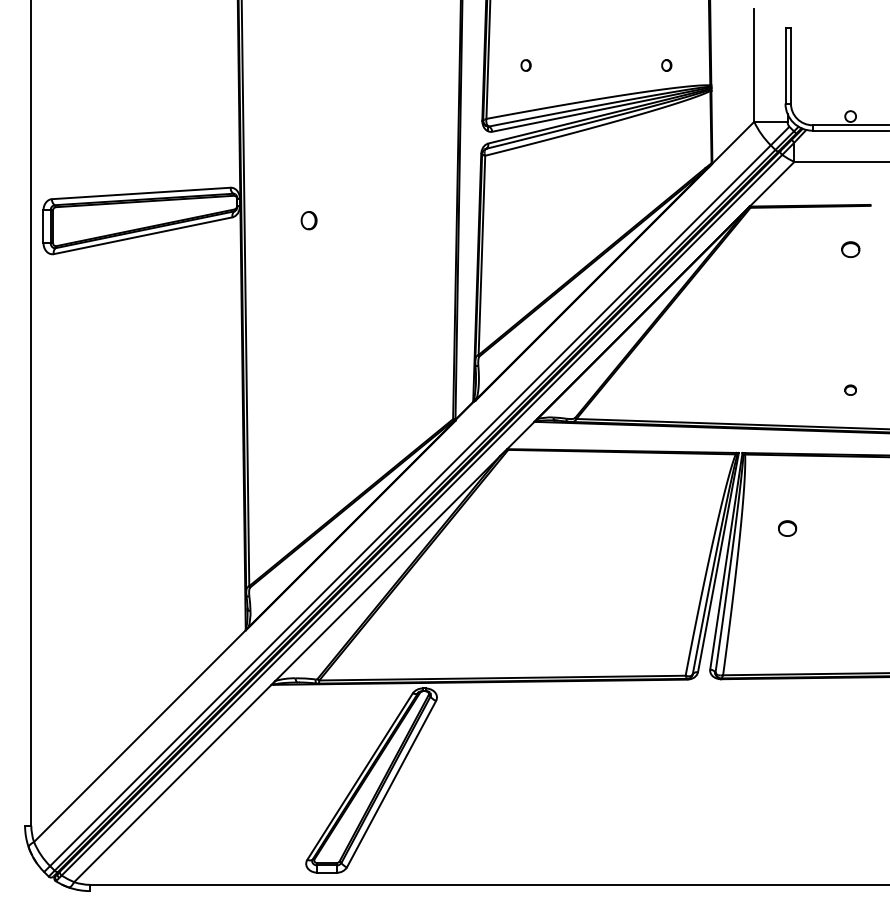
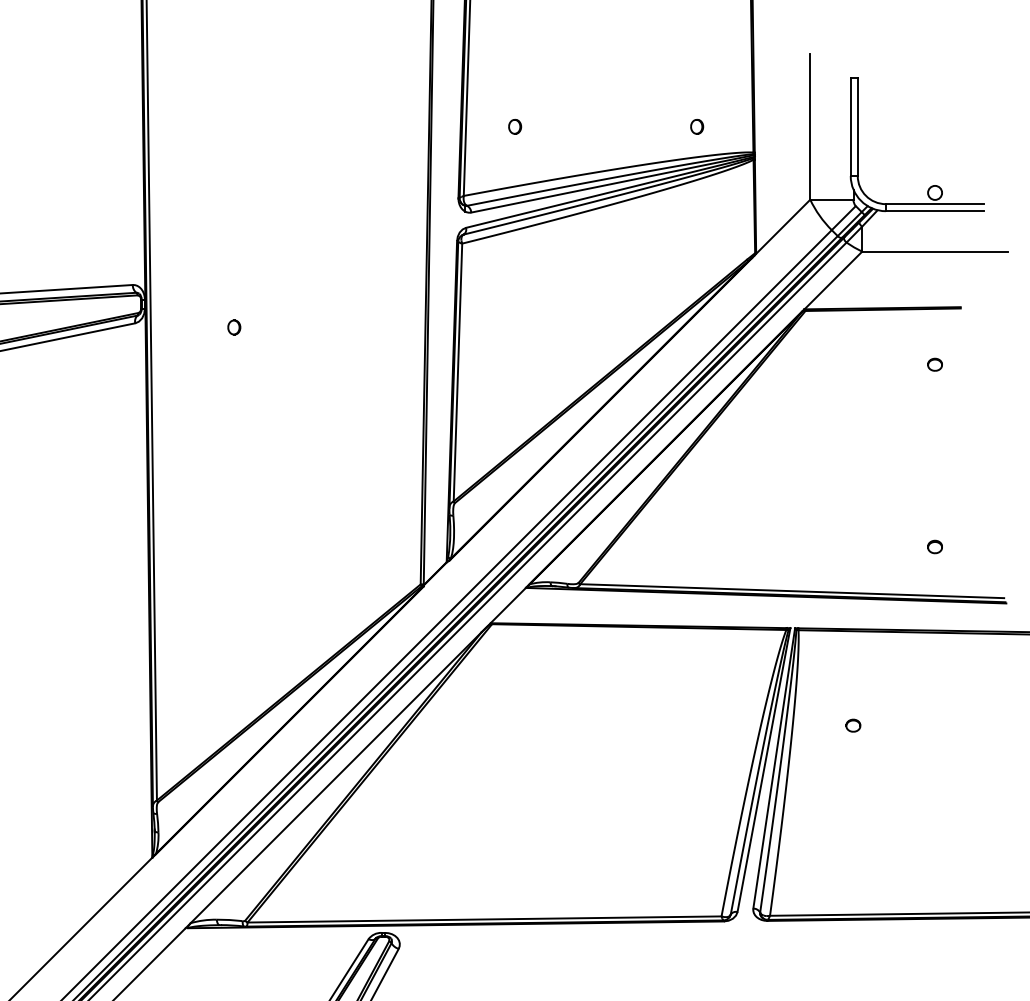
part: (308, 220) -> (233, 327), size x0.62
part: (850, 248) -> (934, 363), size x0.62
part: (787, 527) -> (853, 724), size x0.62

